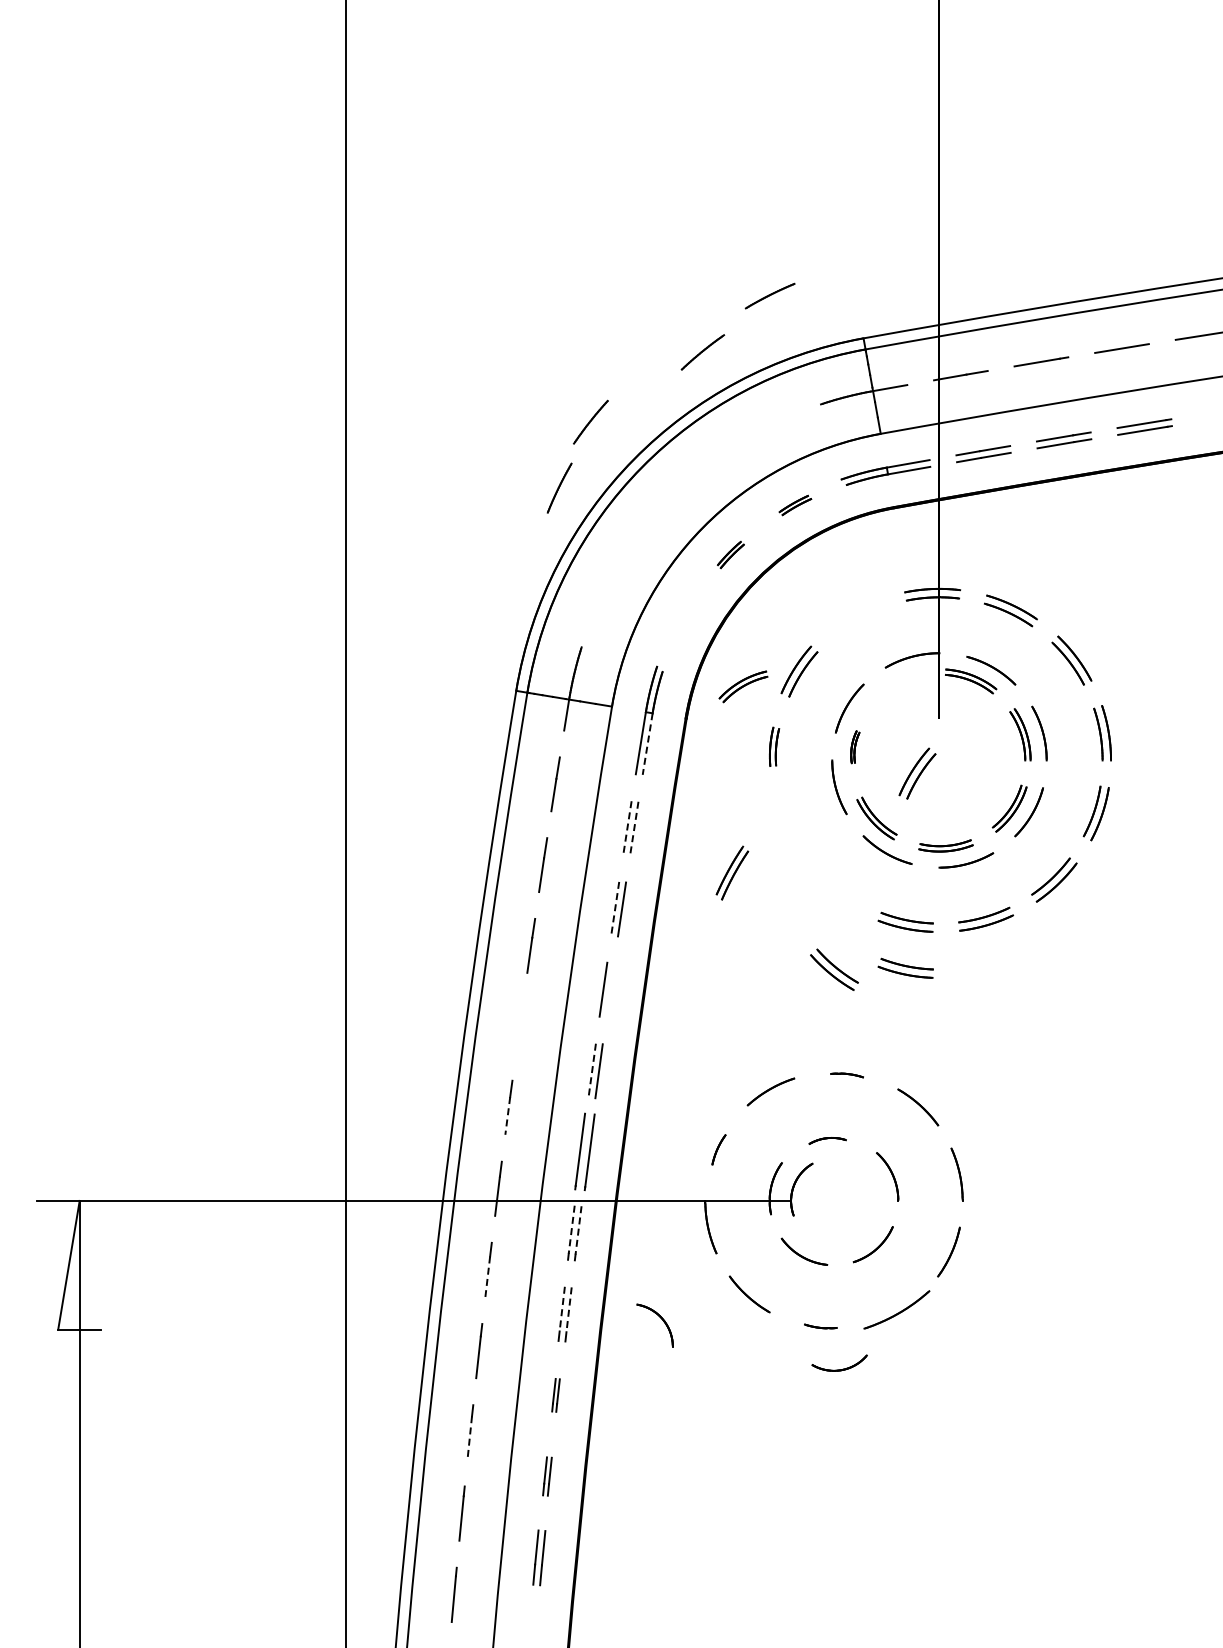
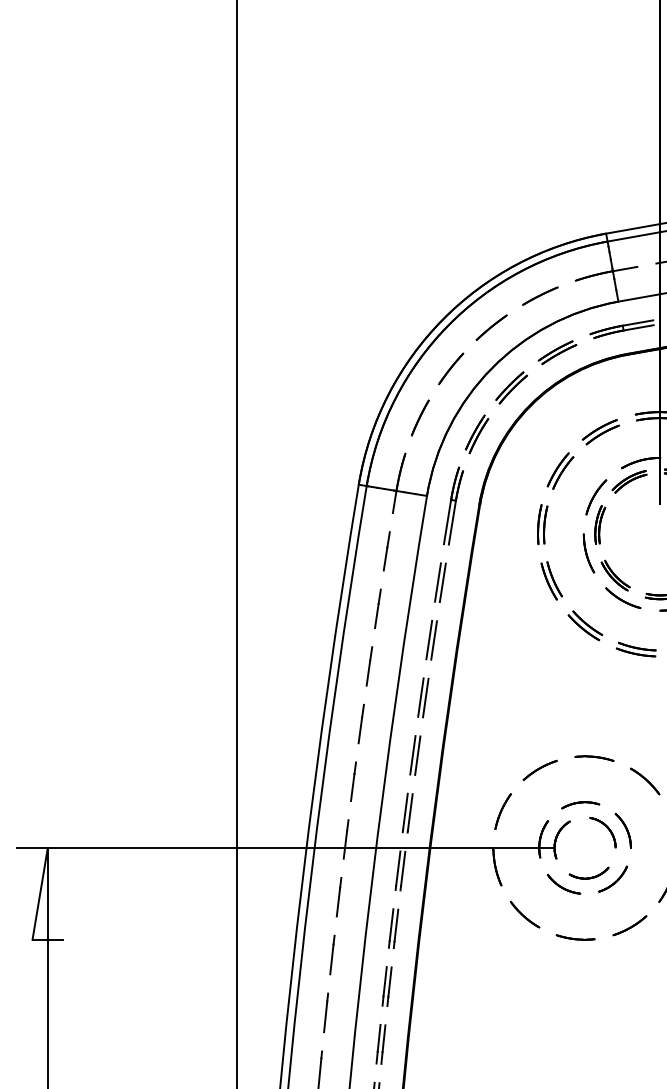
line: (769, 295) -> (539, 295), moved
line: (702, 352) -> (491, 327), moved
line: (590, 421) -> (450, 368), moved
line: (559, 487) -> (420, 417), moved
part: (795, 505) -> (557, 352), size x1.67
part: (730, 554) -> (511, 387), size x1.67
part: (855, 617) -> (600, 432), added
part: (743, 686) -> (629, 481), moved
line: (647, 744) -> (452, 522), dashed -> solid
part: (774, 746) -> (542, 524), size x1.43
part: (855, 746) -> (600, 524), size x1.67
part: (917, 773) -> (644, 543), removed
part: (787, 825) -> (551, 580), added
line: (627, 828) -> (438, 582), dashed -> solid
line: (634, 829) -> (443, 583), dashed -> solid
part: (732, 872) -> (477, 433), moved
line: (615, 909) -> (429, 640), dashed -> solid
part: (905, 967) -> (636, 681), removed
part: (834, 969) -> (585, 625), moved
line: (610, 990) -> (425, 698), added
line: (519, 1026) -> (361, 723), added
line: (592, 1071) -> (413, 755), dashed -> solid
part: (846, 1075) -> (594, 758), size x1.67
line: (507, 1116) -> (352, 787), dashed -> solid
part: (827, 1140) -> (580, 805), size x1.43
part: (718, 1149) -> (502, 811), size x1.67
part: (584, 1151) -> (407, 812), size x0.71
line: (571, 1230) -> (398, 869), dashed -> solid
line: (578, 1230) -> (403, 869), dashed -> solid
line: (487, 1277) -> (338, 902), dashed -> solid
line: (562, 1309) -> (391, 925), dashed -> solid
line: (569, 1309) -> (396, 925), dashed -> solid
part: (896, 1309) -> (629, 925), size x0.71
part: (660, 1318) -> (606, 827), moved
part: (820, 1326) -> (575, 937), size x1.67
part: (839, 1369) -> (589, 877), moved
part: (555, 1395) -> (386, 986), size x1.67
line: (469, 1437) -> (325, 1016), dashed -> solid
part: (547, 1476) -> (381, 1044), size x1.43

